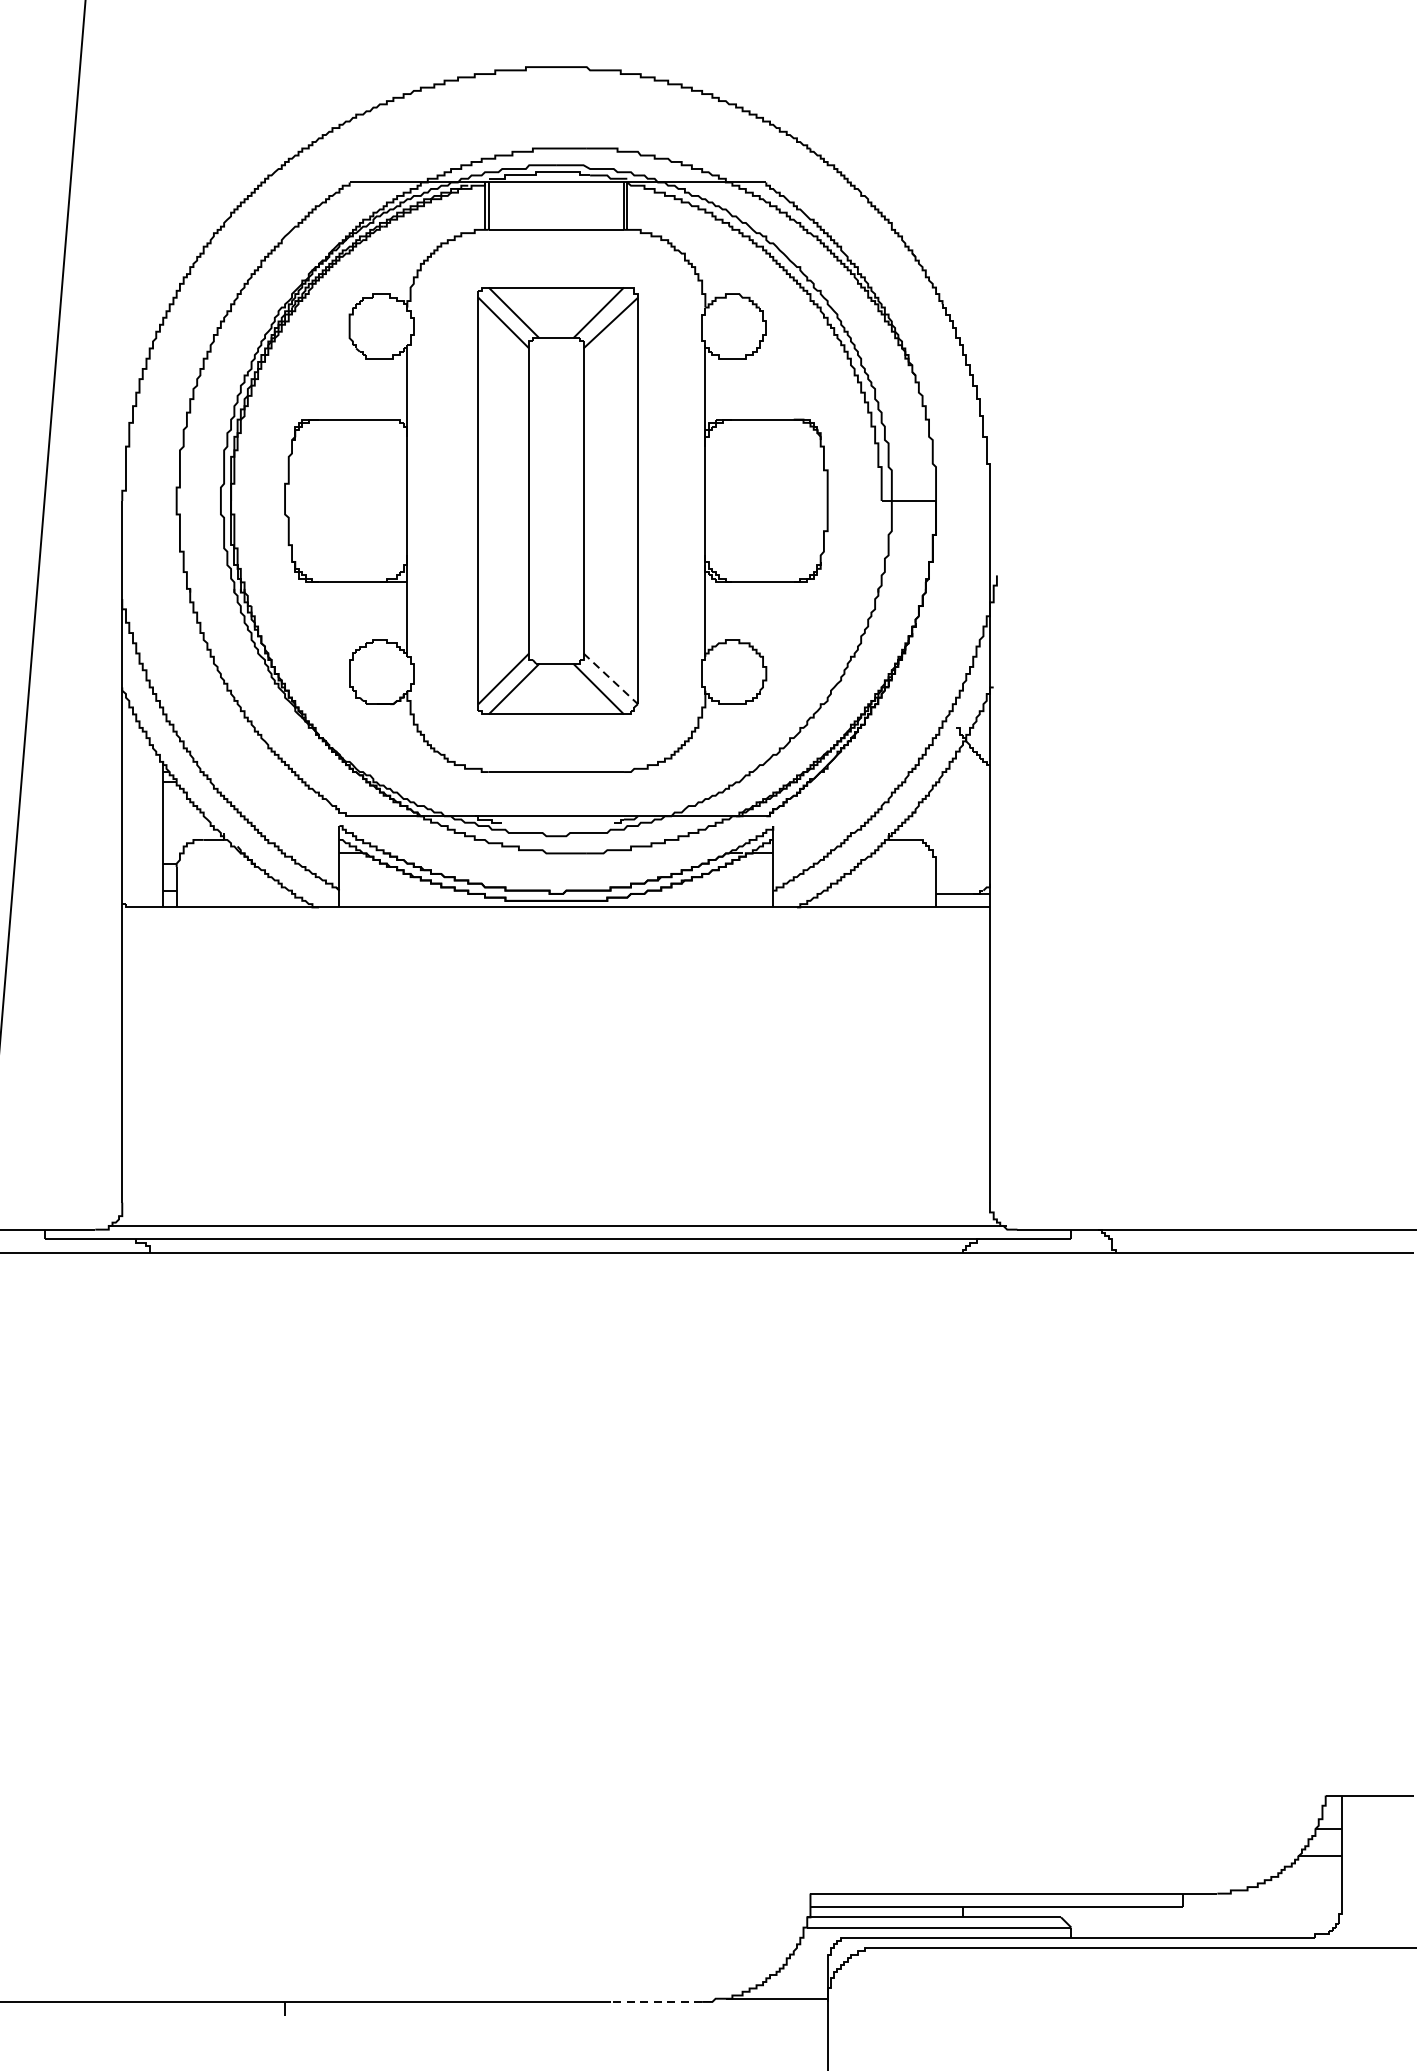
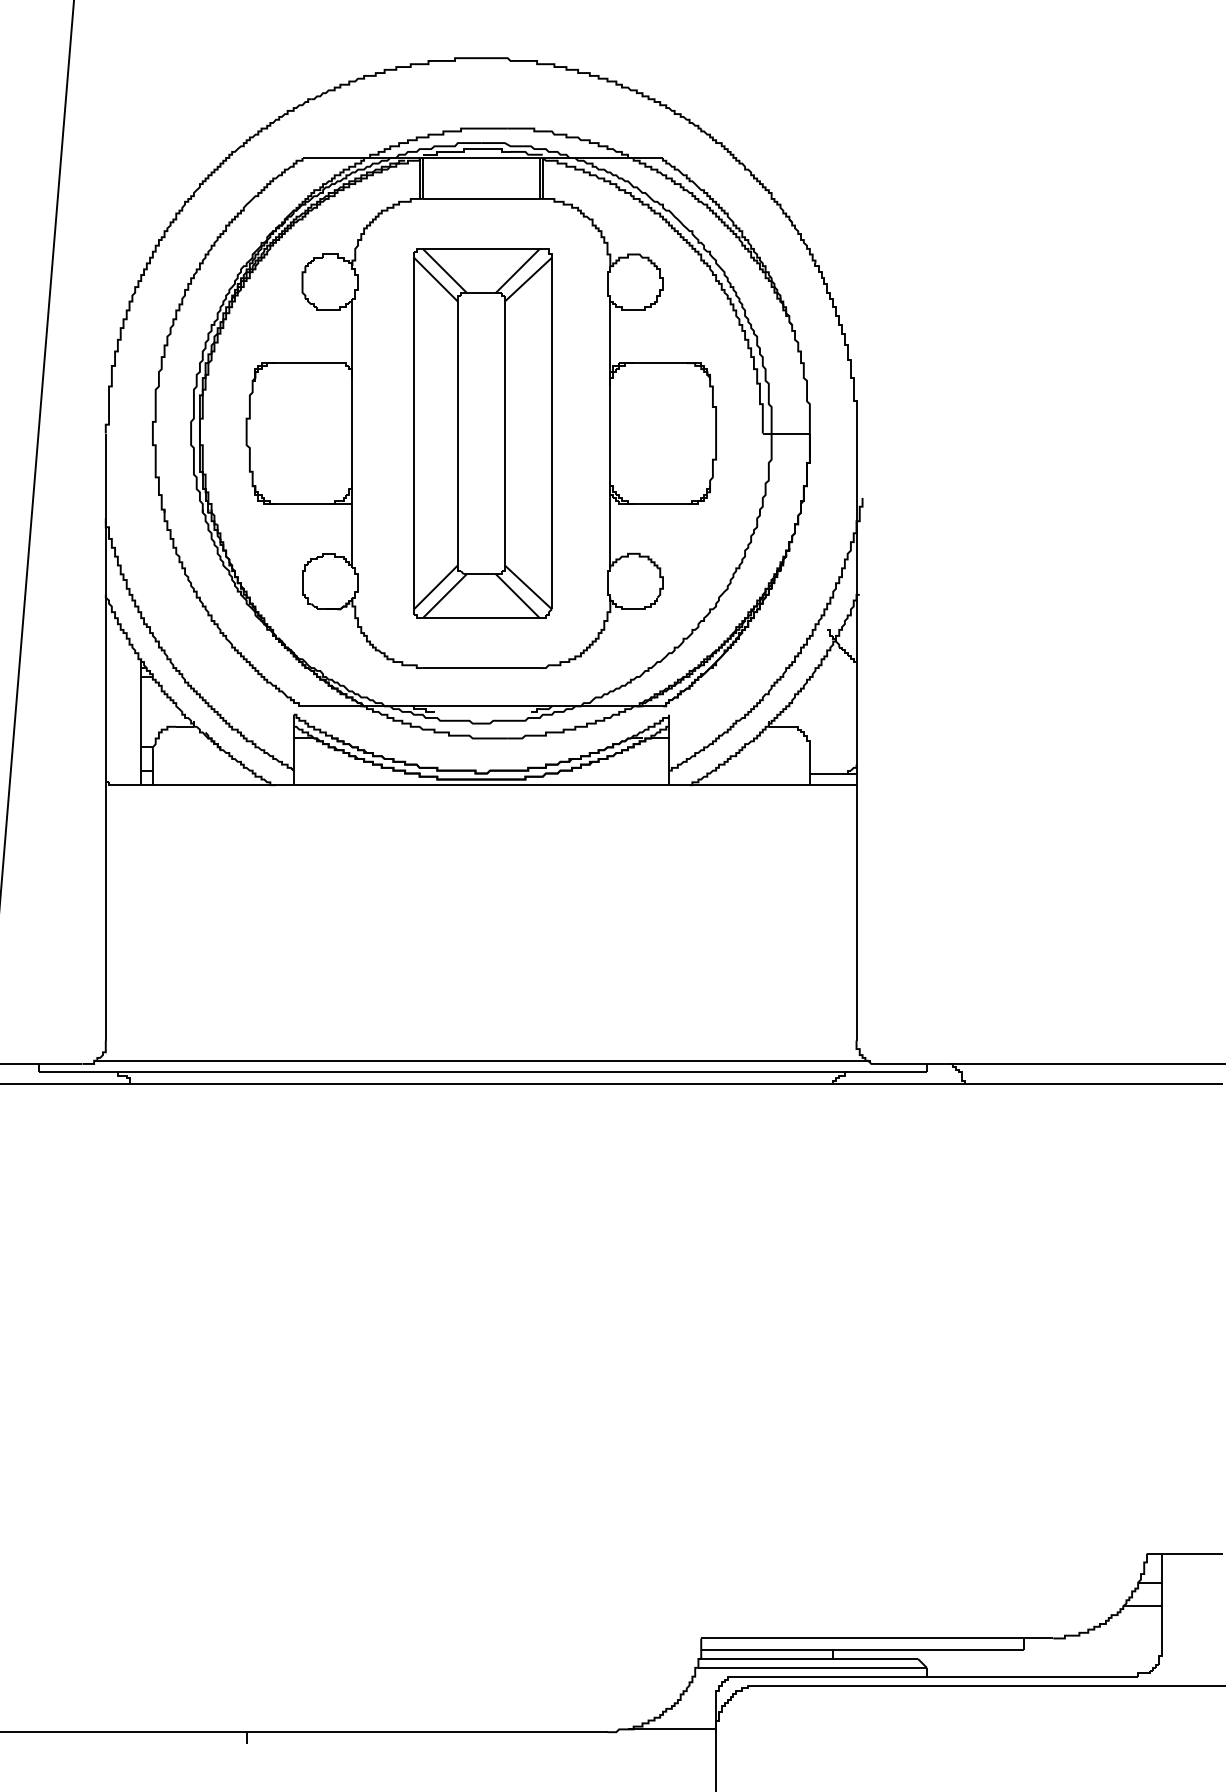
line: (610, 678) -> (528, 587), dashed -> solid
line: (655, 2002) -> (567, 1732), dashed -> solid

